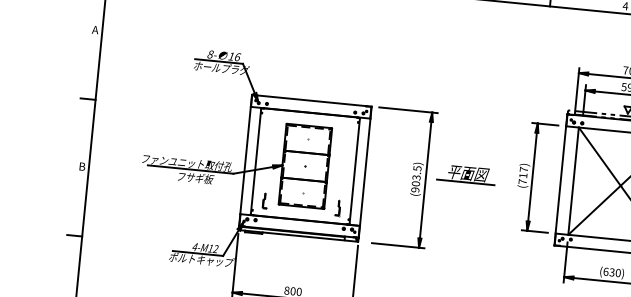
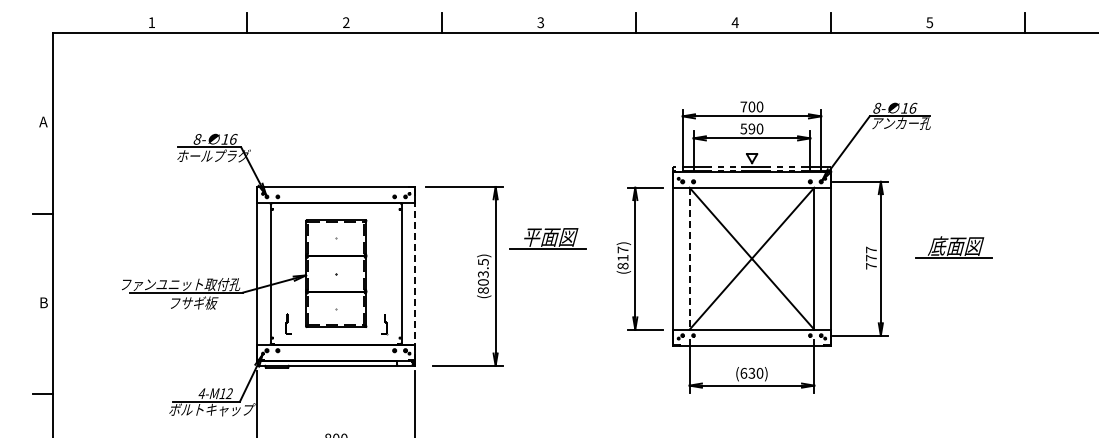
line: (365, 172) -> (415, 273), solid -> dashed
part: (465, 174) -> (547, 238), moved
text: (522, 181) -> (622, 265), (717) -> (817)
line: (573, 181) -> (689, 258), solid -> dashed
text: (415, 189) -> (483, 290), (903.5) -> (803.5)

